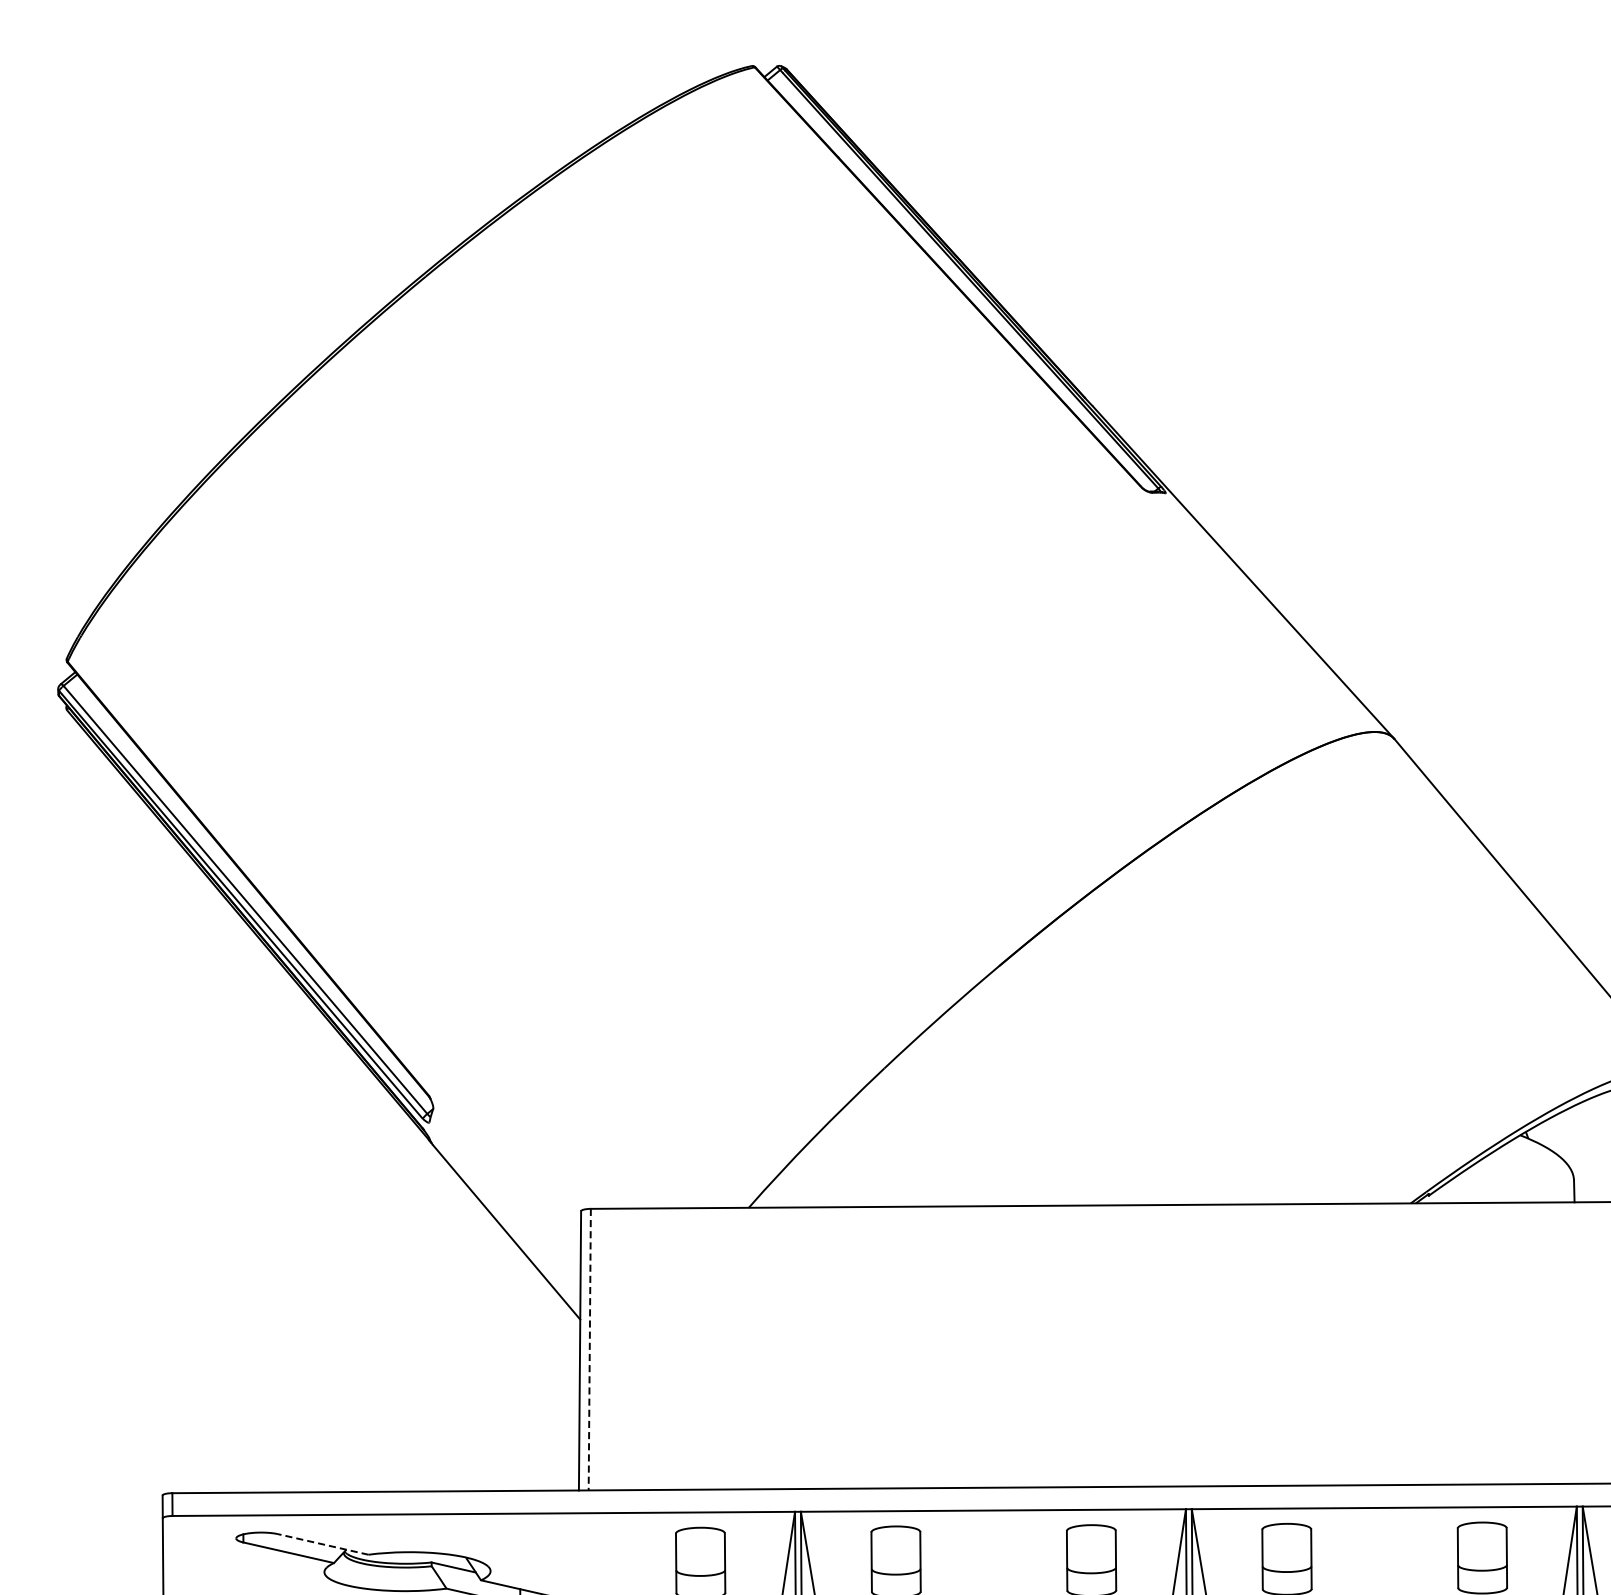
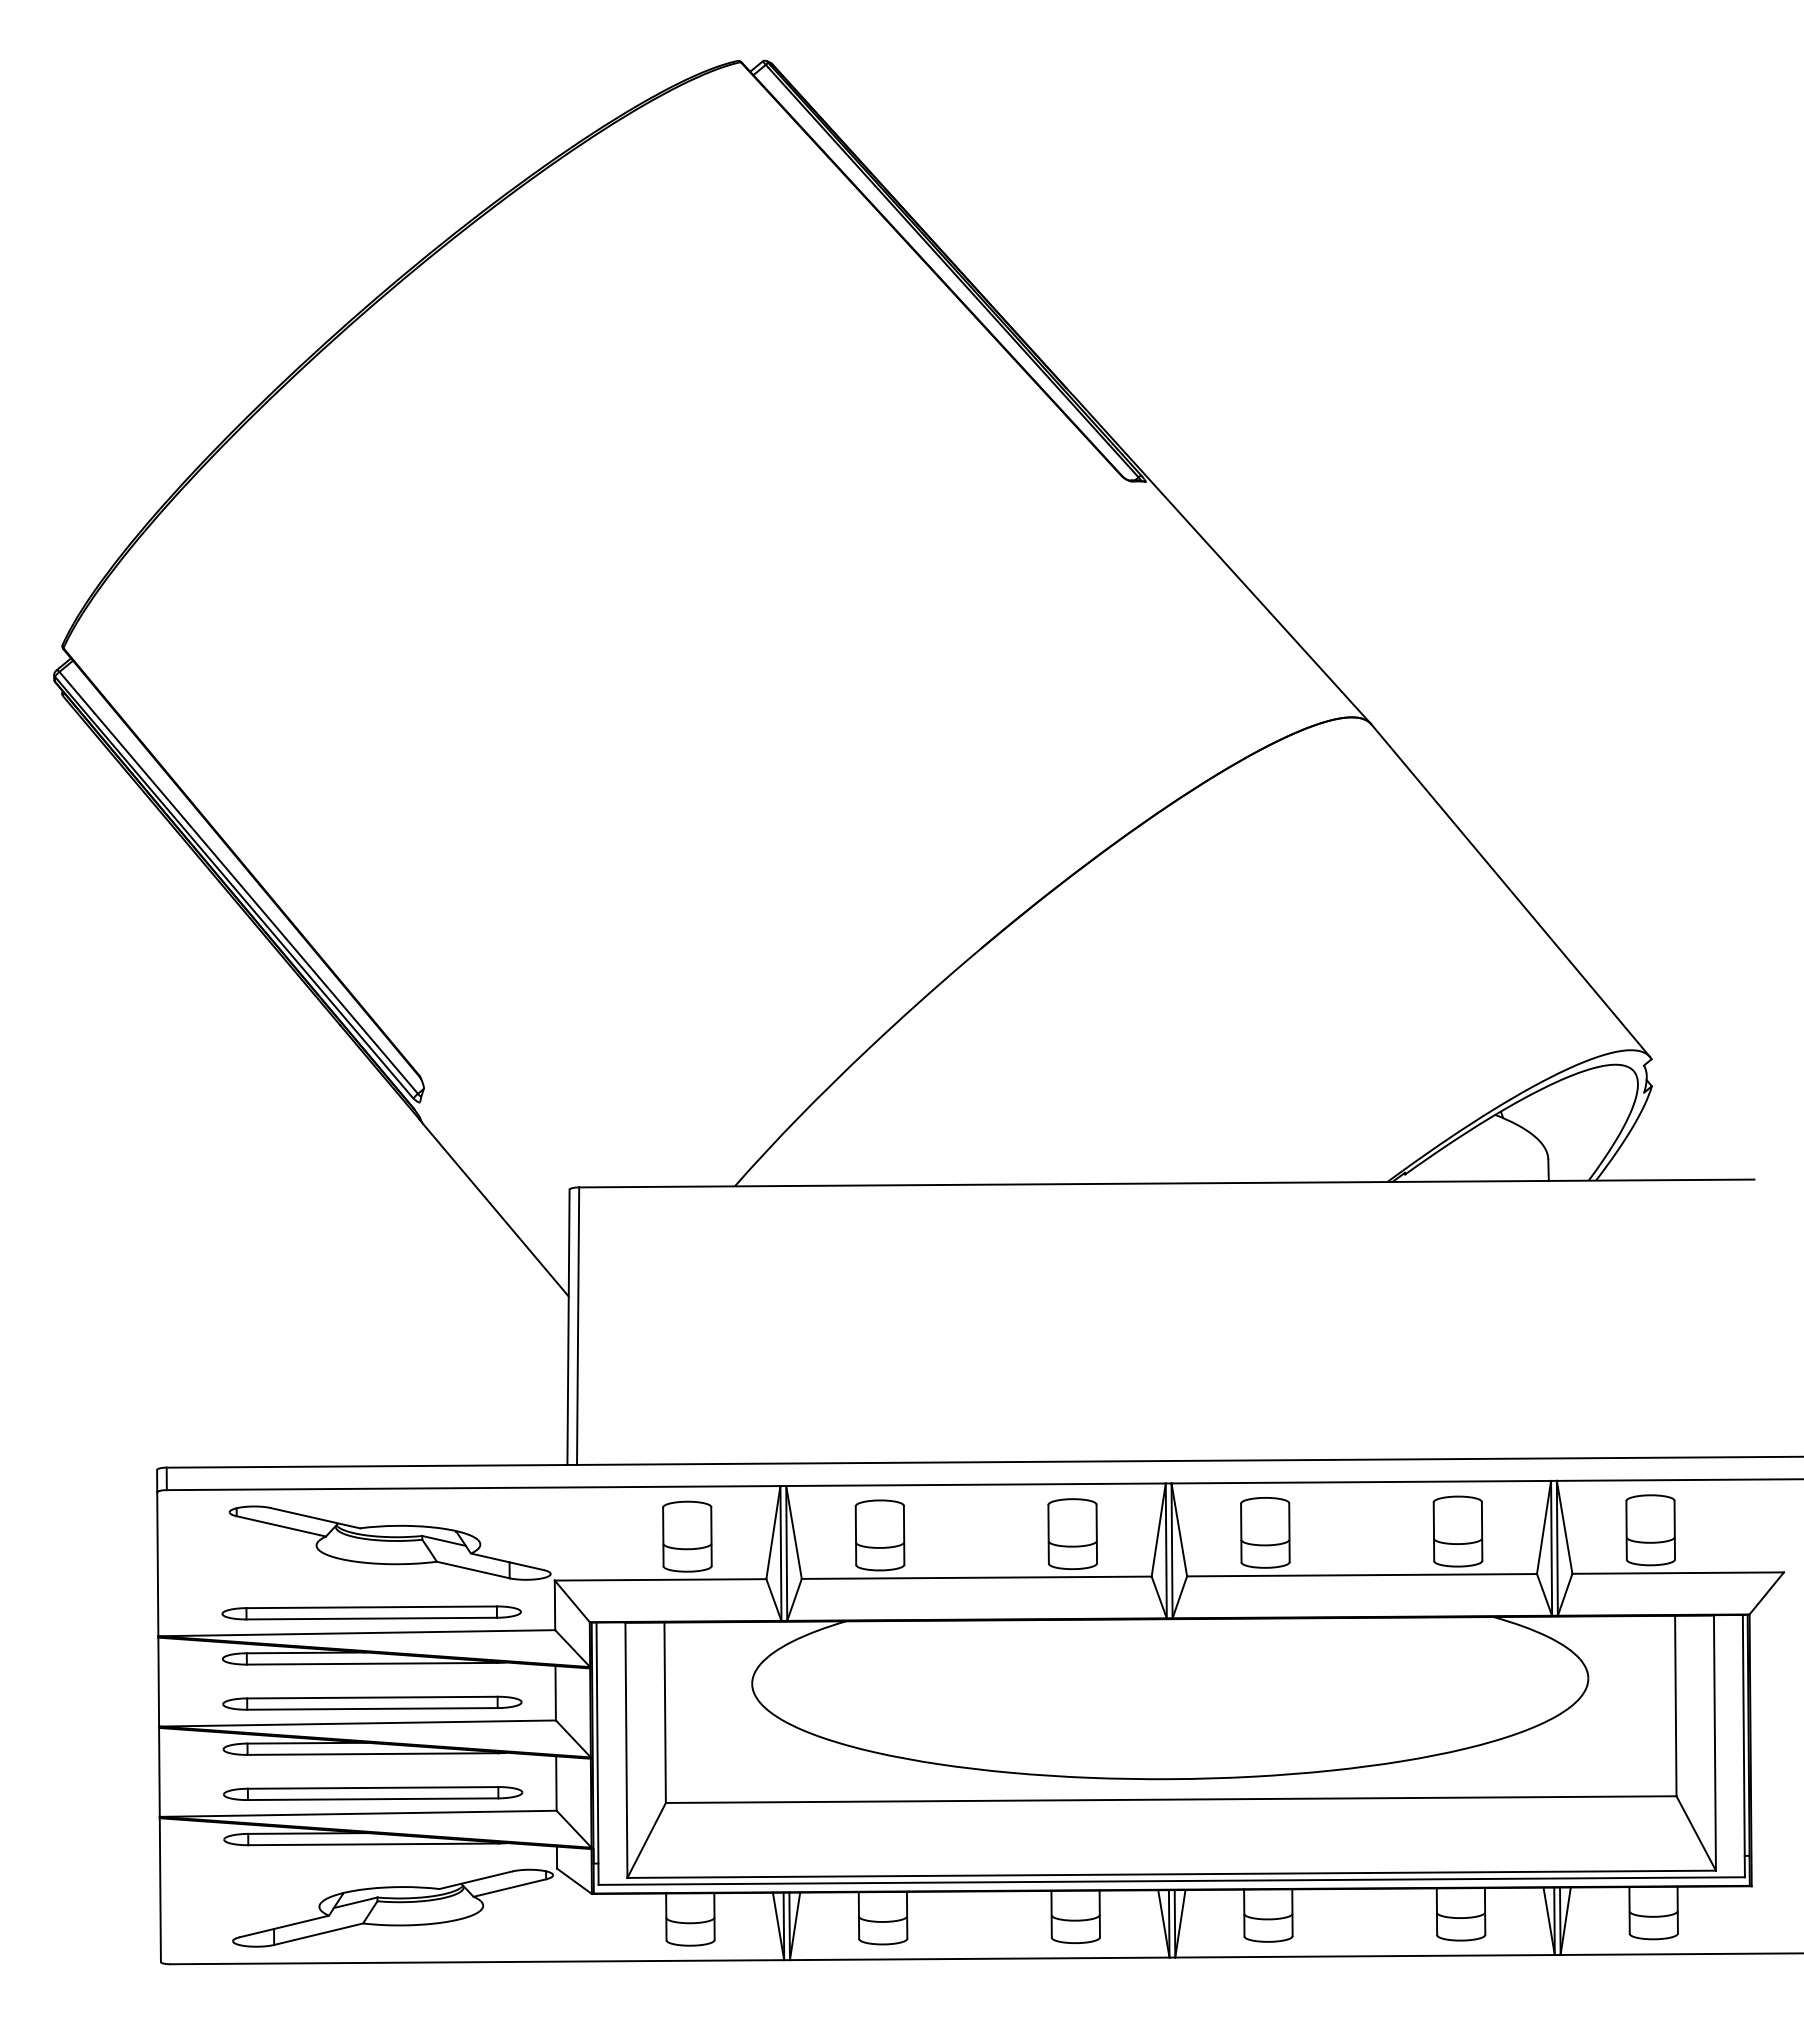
line: (590, 1349) -> (578, 1326), dashed -> solid
line: (323, 1544) -> (315, 1518), dashed -> solid

